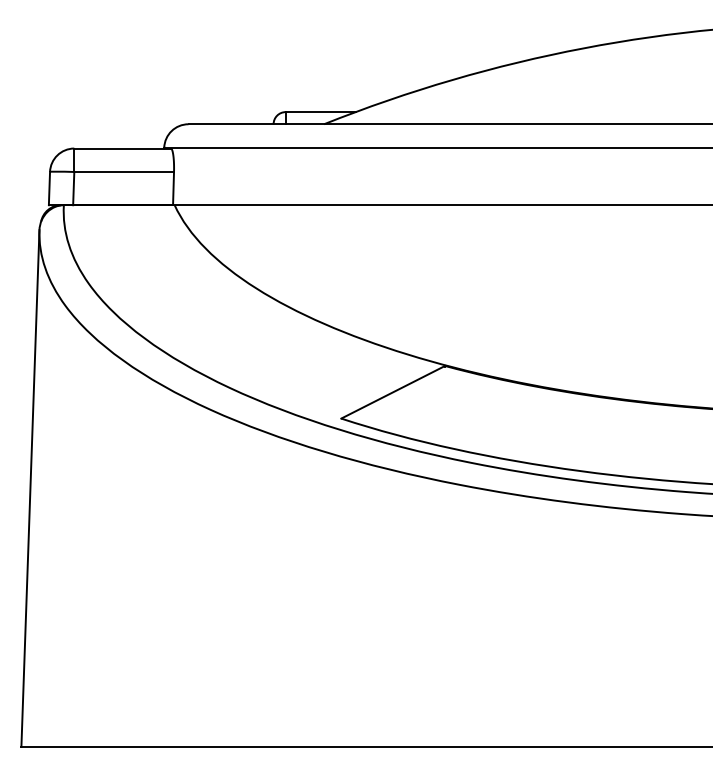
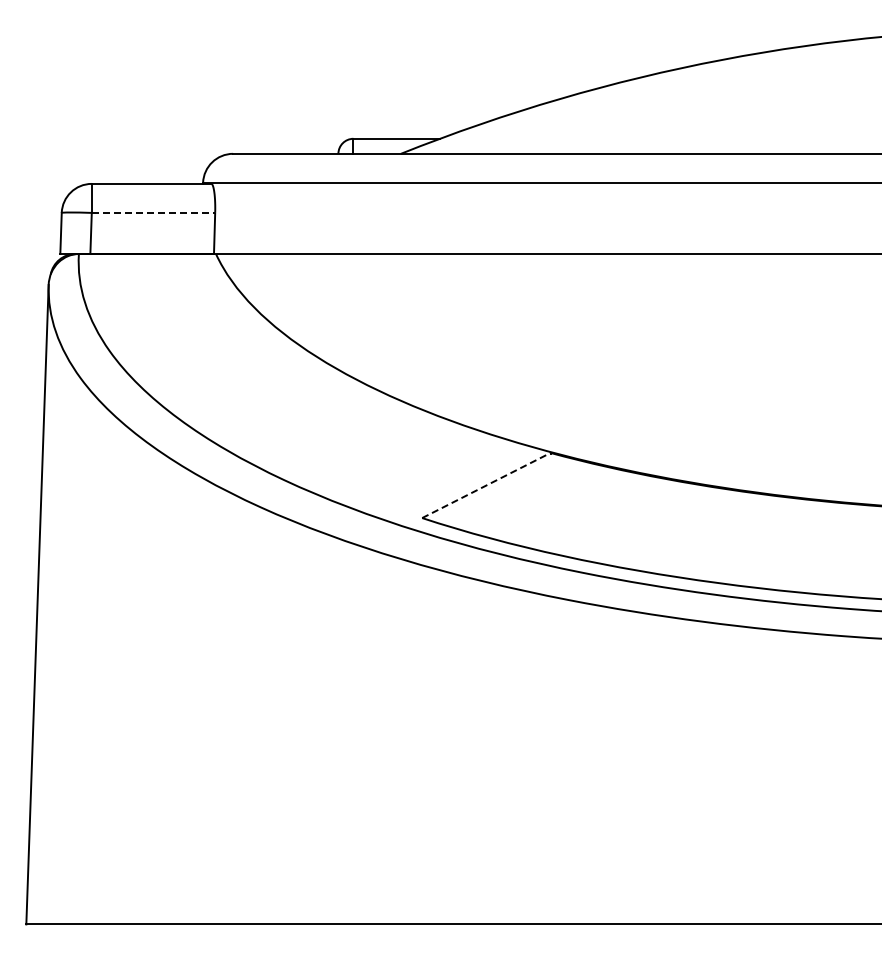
line: (124, 171) -> (153, 212), solid -> dashed
line: (393, 392) -> (486, 485), solid -> dashed

